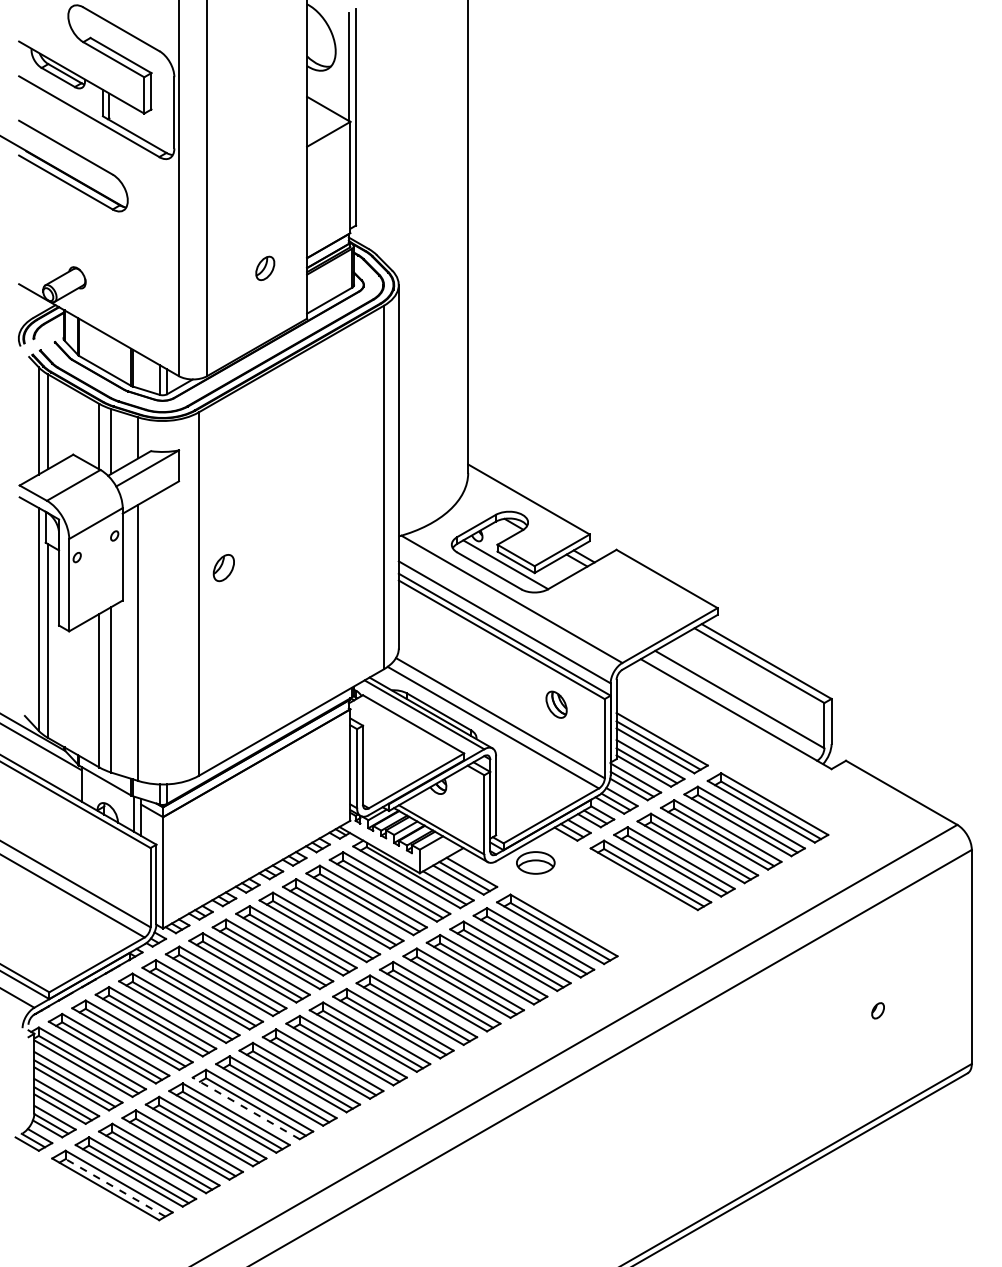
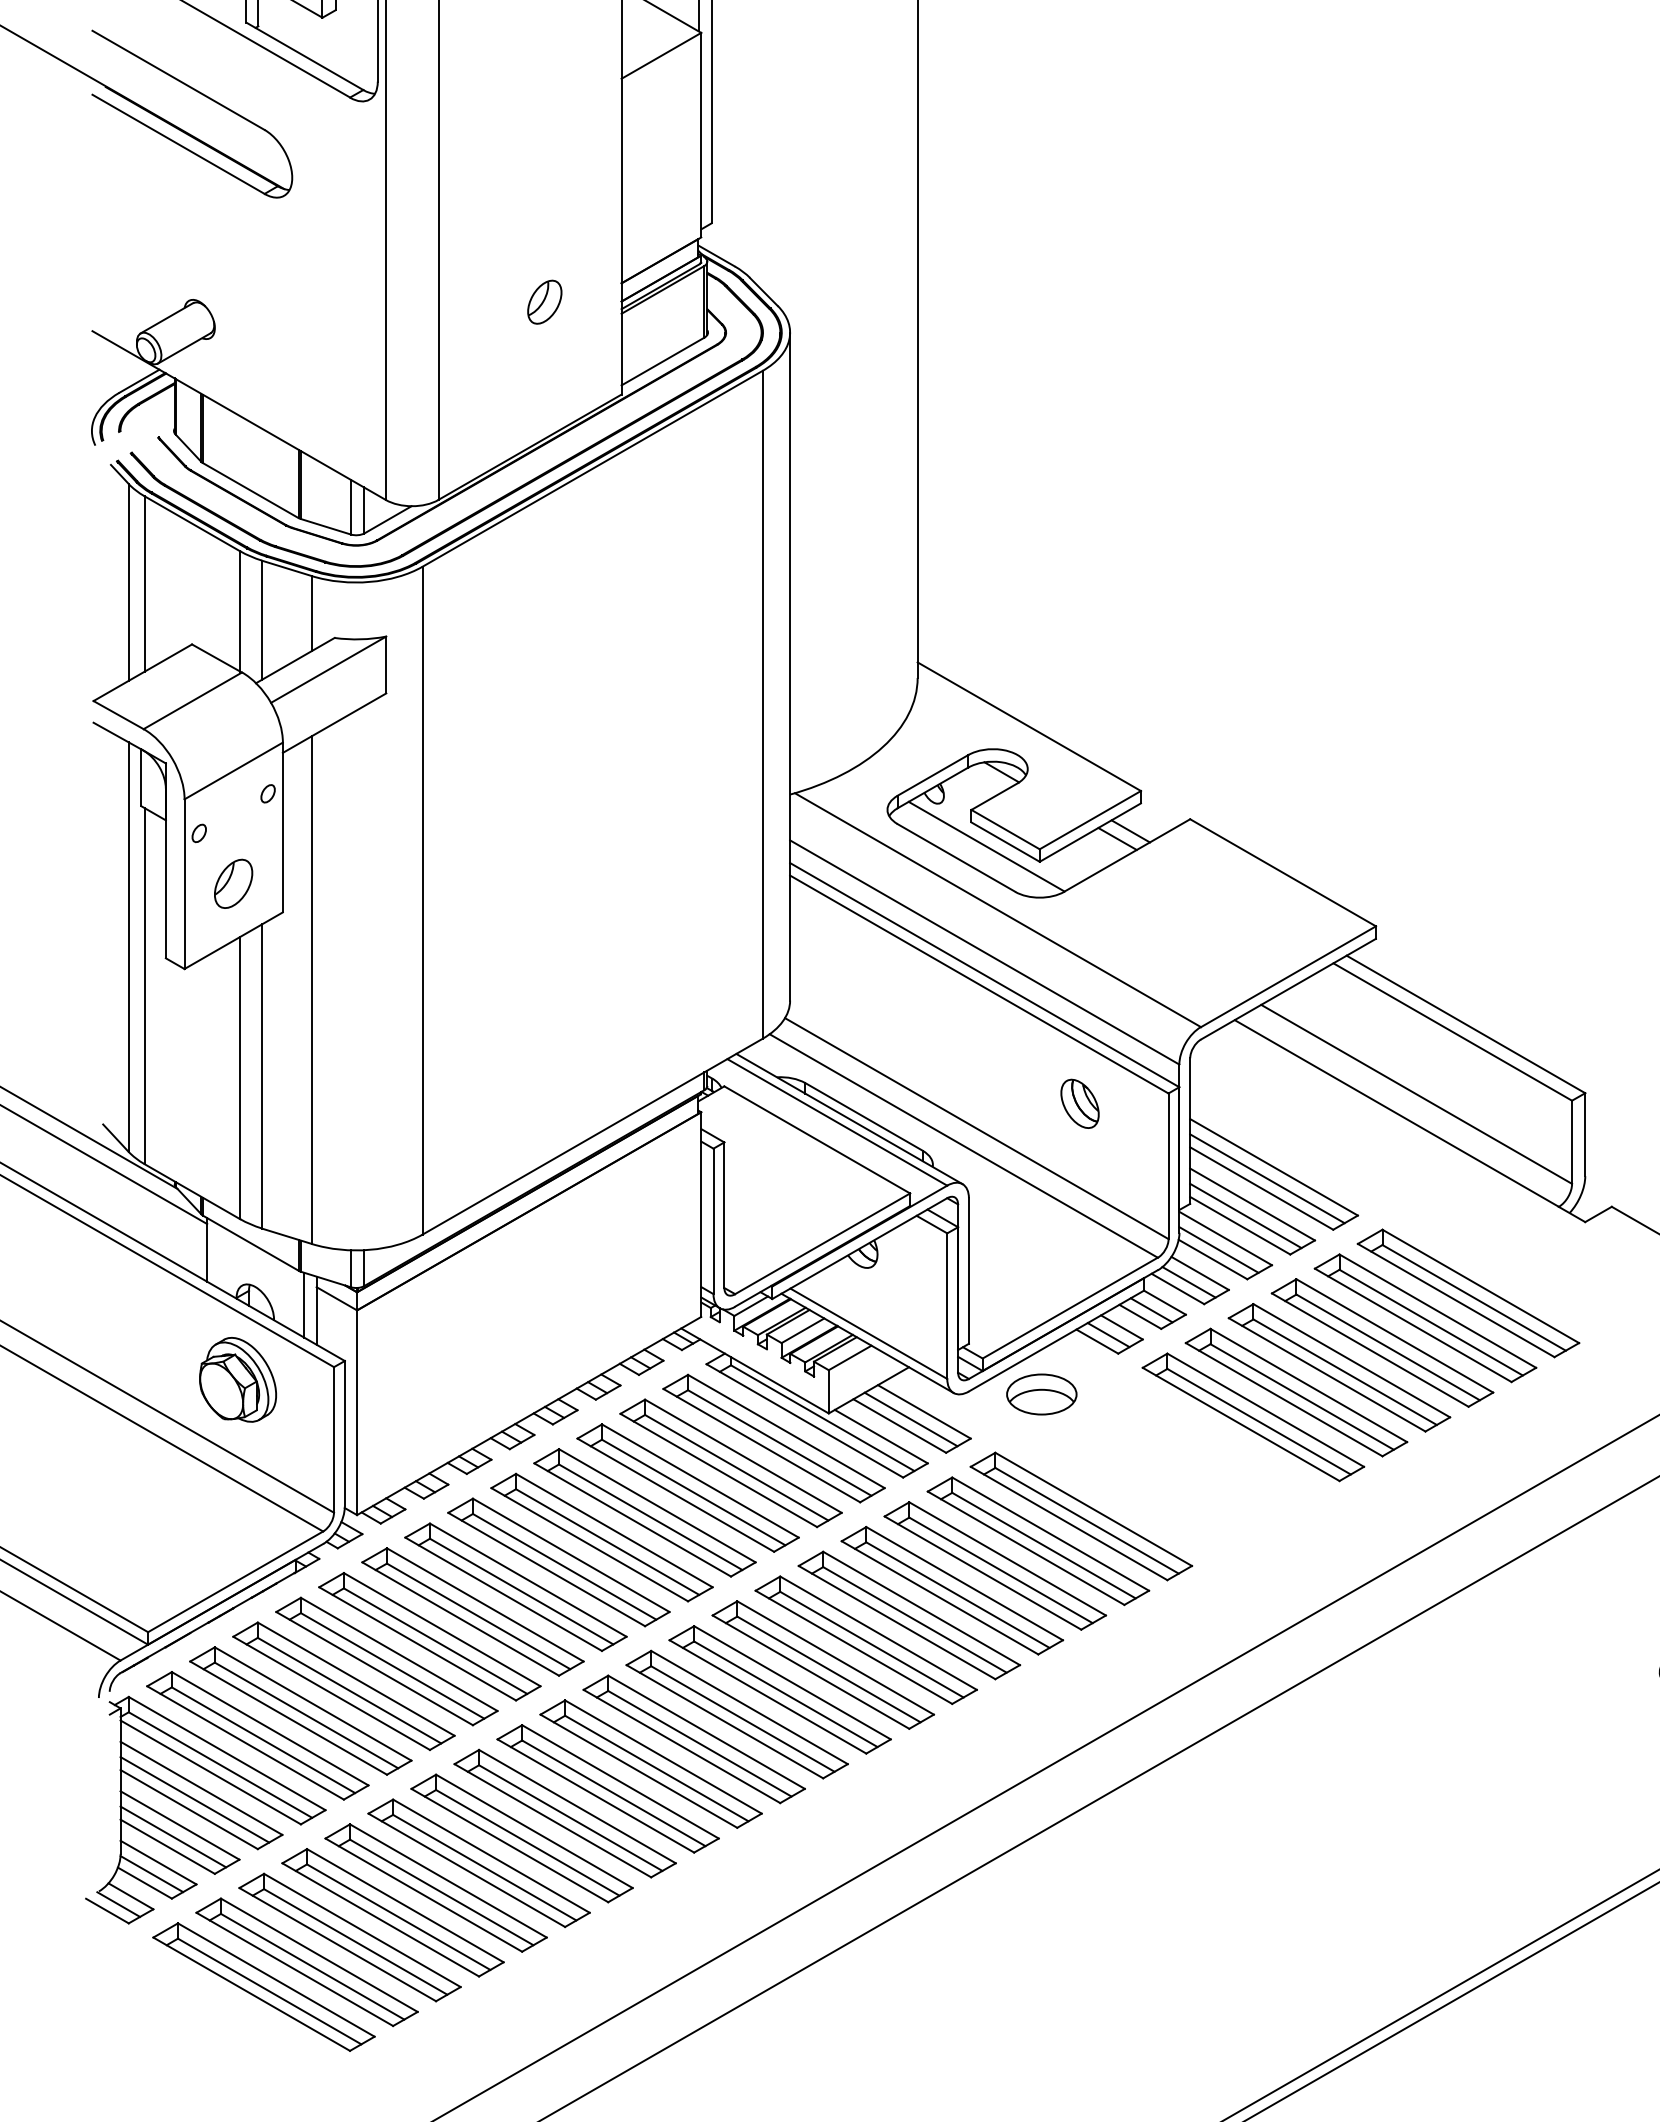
part: (223, 568) -> (232, 884), moved
part: (97, 854) -> (236, 1378), added
line: (246, 1108) -> (510, 1845), dashed -> solid
line: (115, 1187) -> (269, 1990), dashed -> solid

